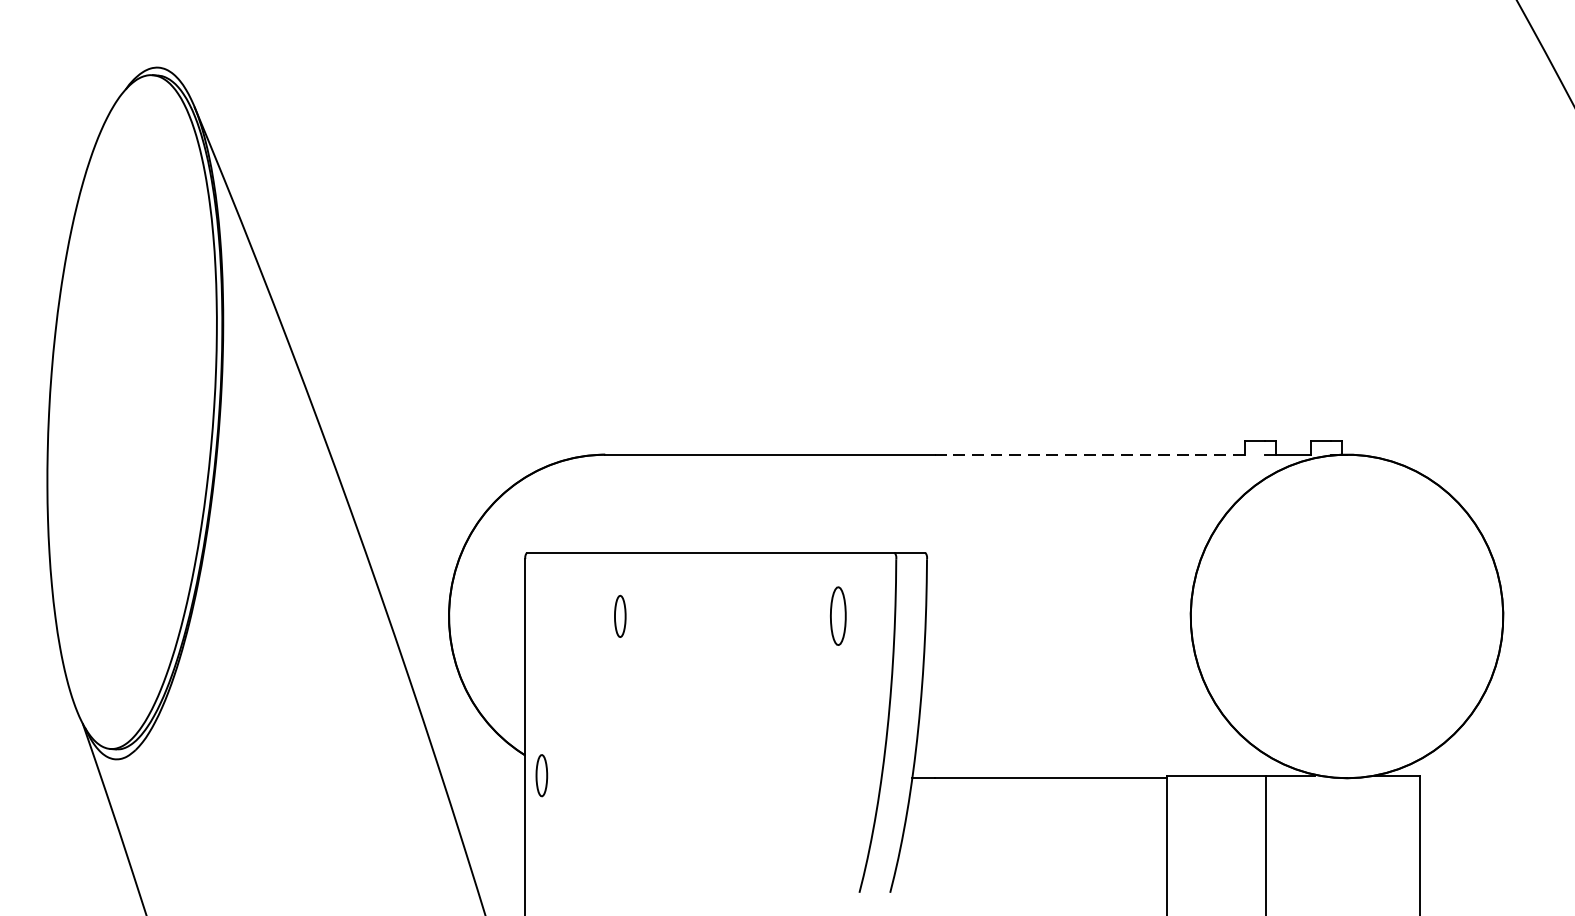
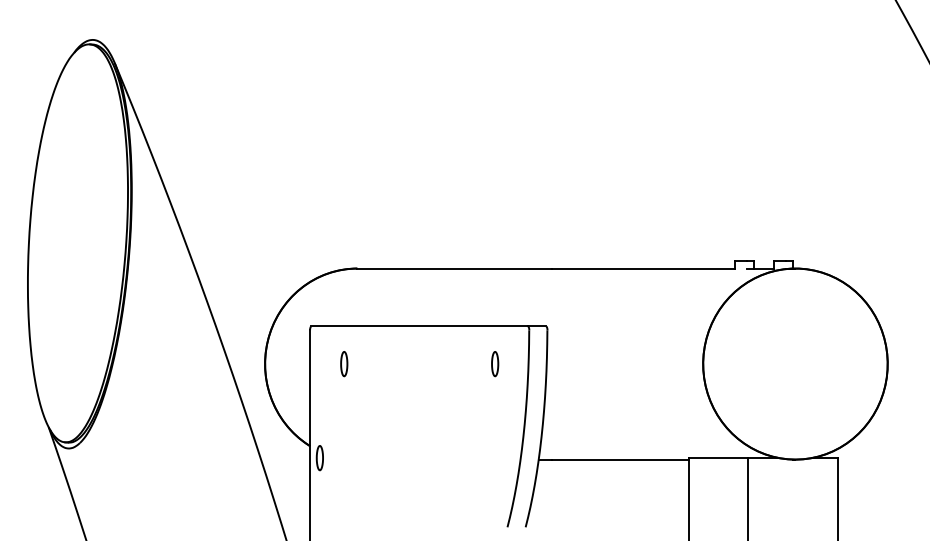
line: (1089, 454) -> (643, 268), dashed -> solid
part: (620, 617) -> (344, 364), moved
part: (839, 617) -> (495, 364), size x0.71

